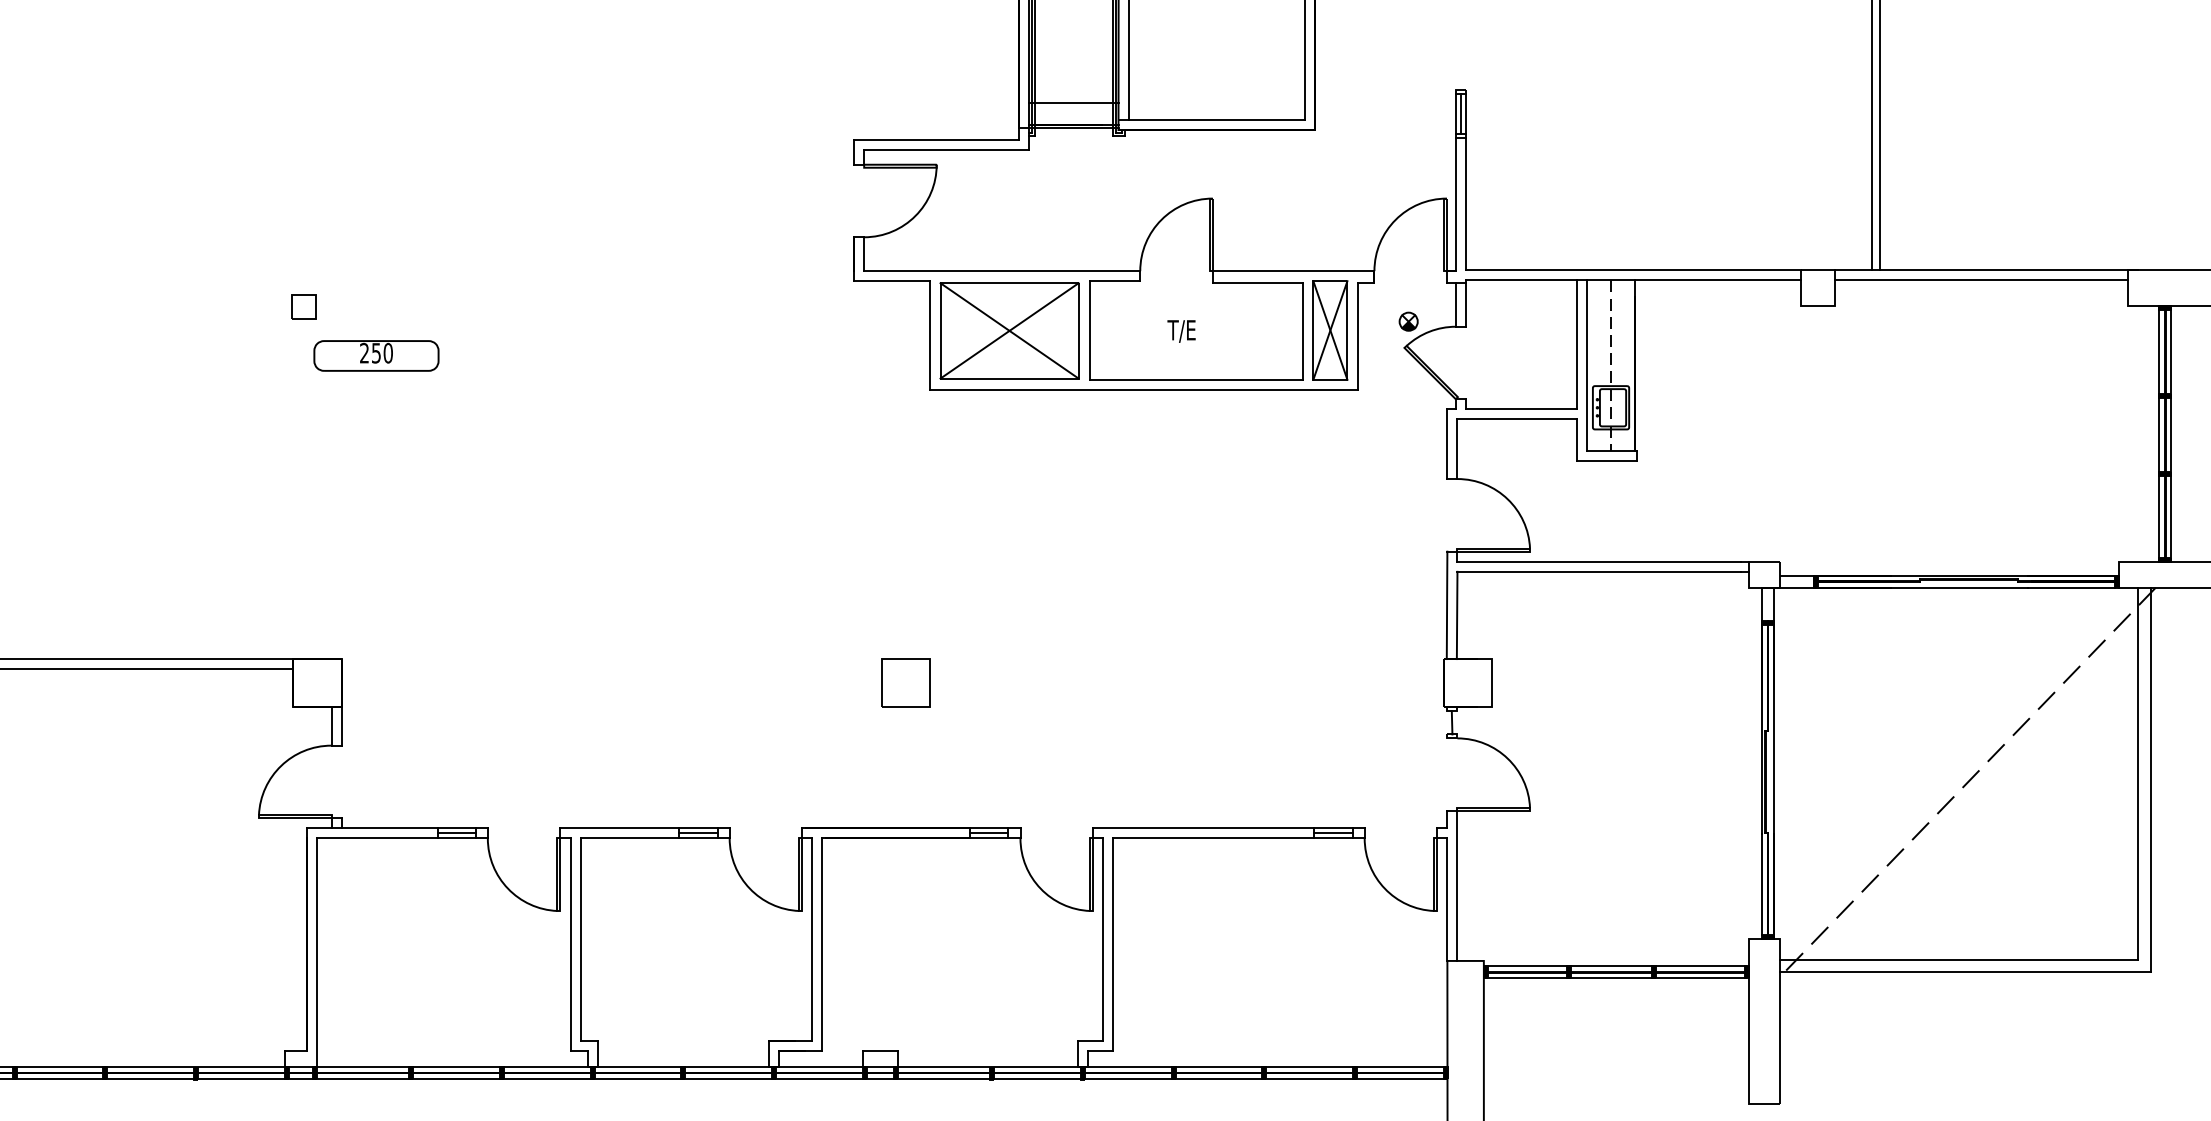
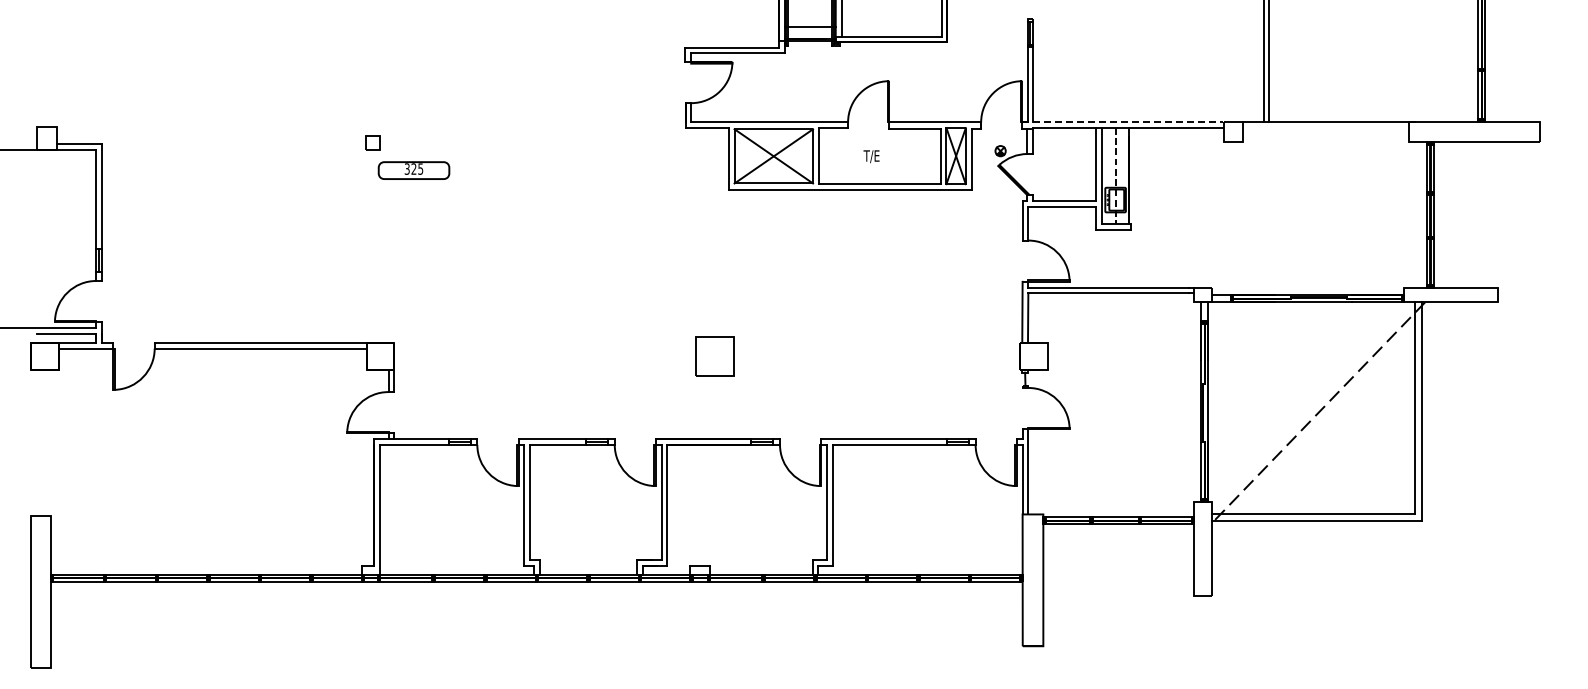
line: (1633, 269) -> (1128, 121), solid -> dashed
line: (1980, 280) -> (1325, 127), removed
text: (375, 352) -> (413, 168), 250 -> 325
part: (905, 683) -> (714, 356), size x1.4

